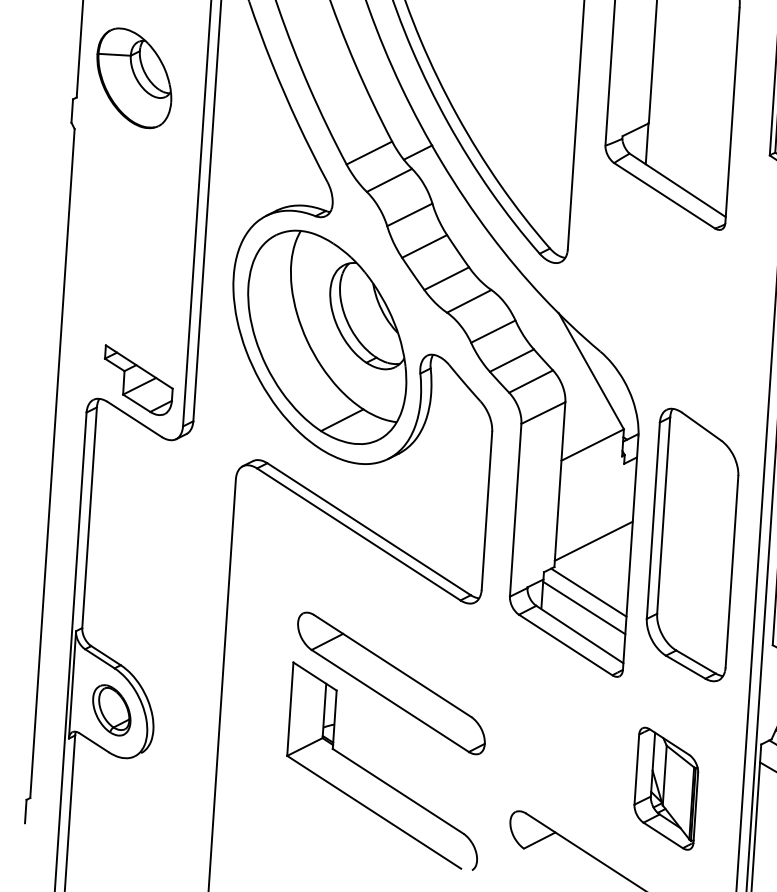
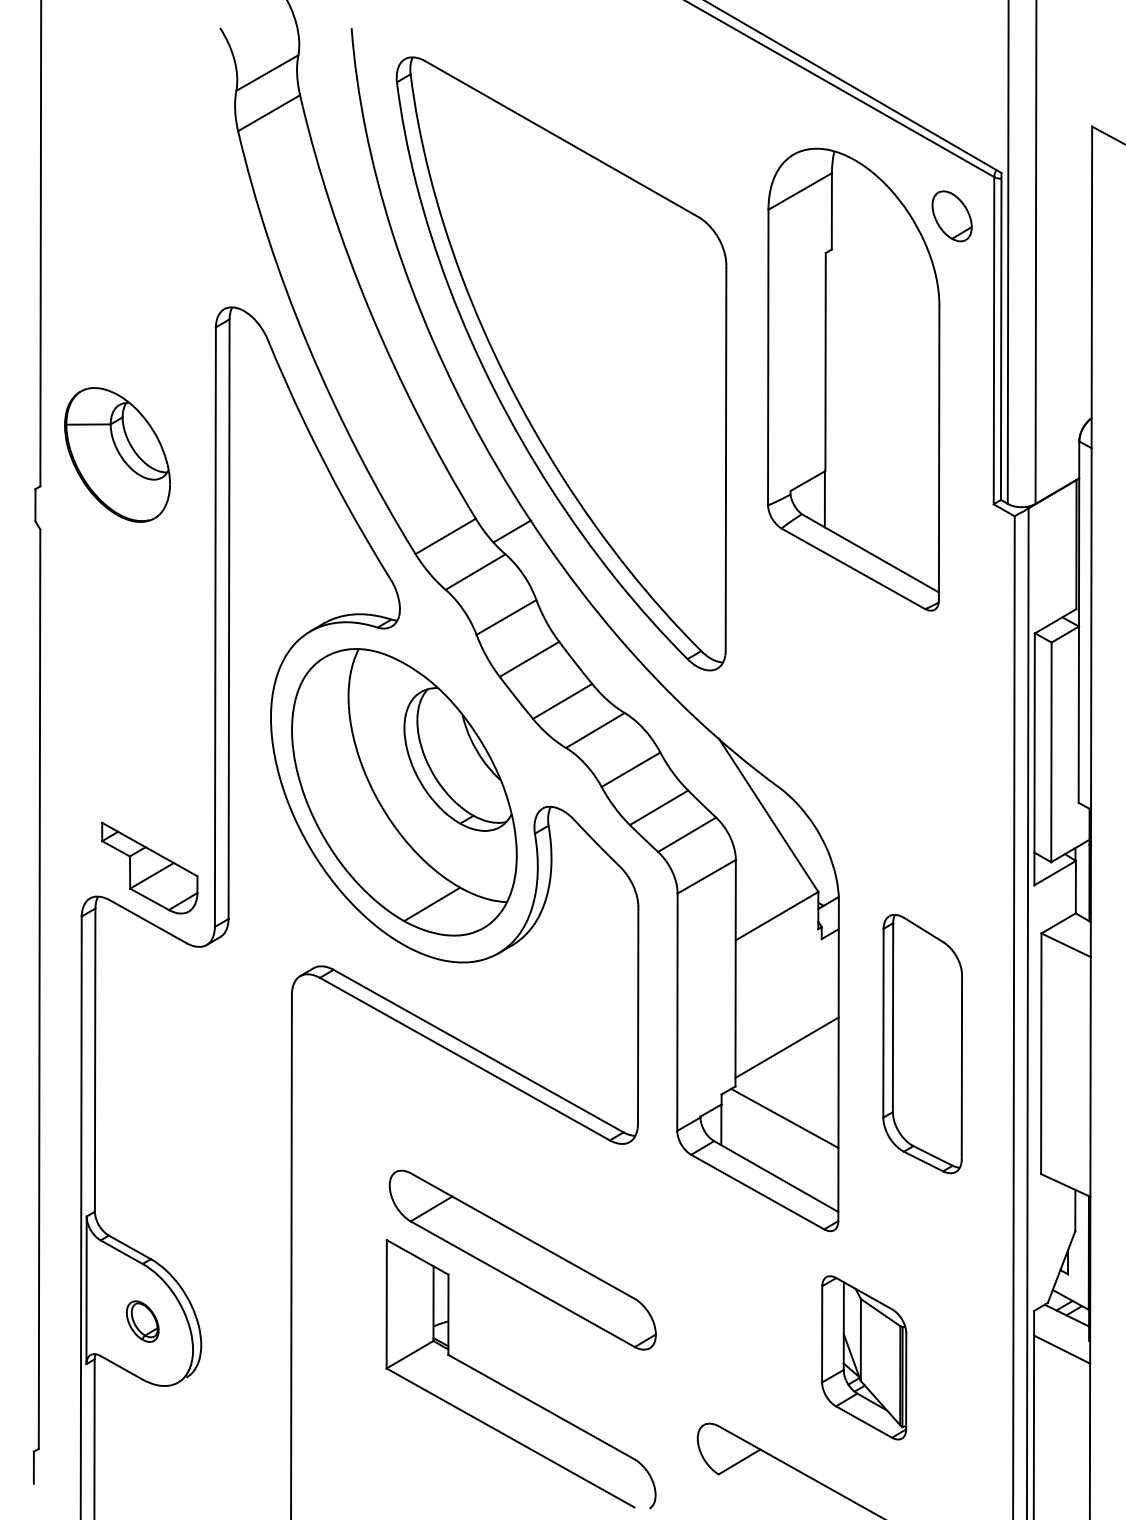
part: (692, 544) -> (922, 1043), size x0.7
line: (583, 607) -> (779, 1139), removed
part: (111, 710) -> (142, 1321), size x0.6
part: (666, 788) -> (864, 1357), moved

